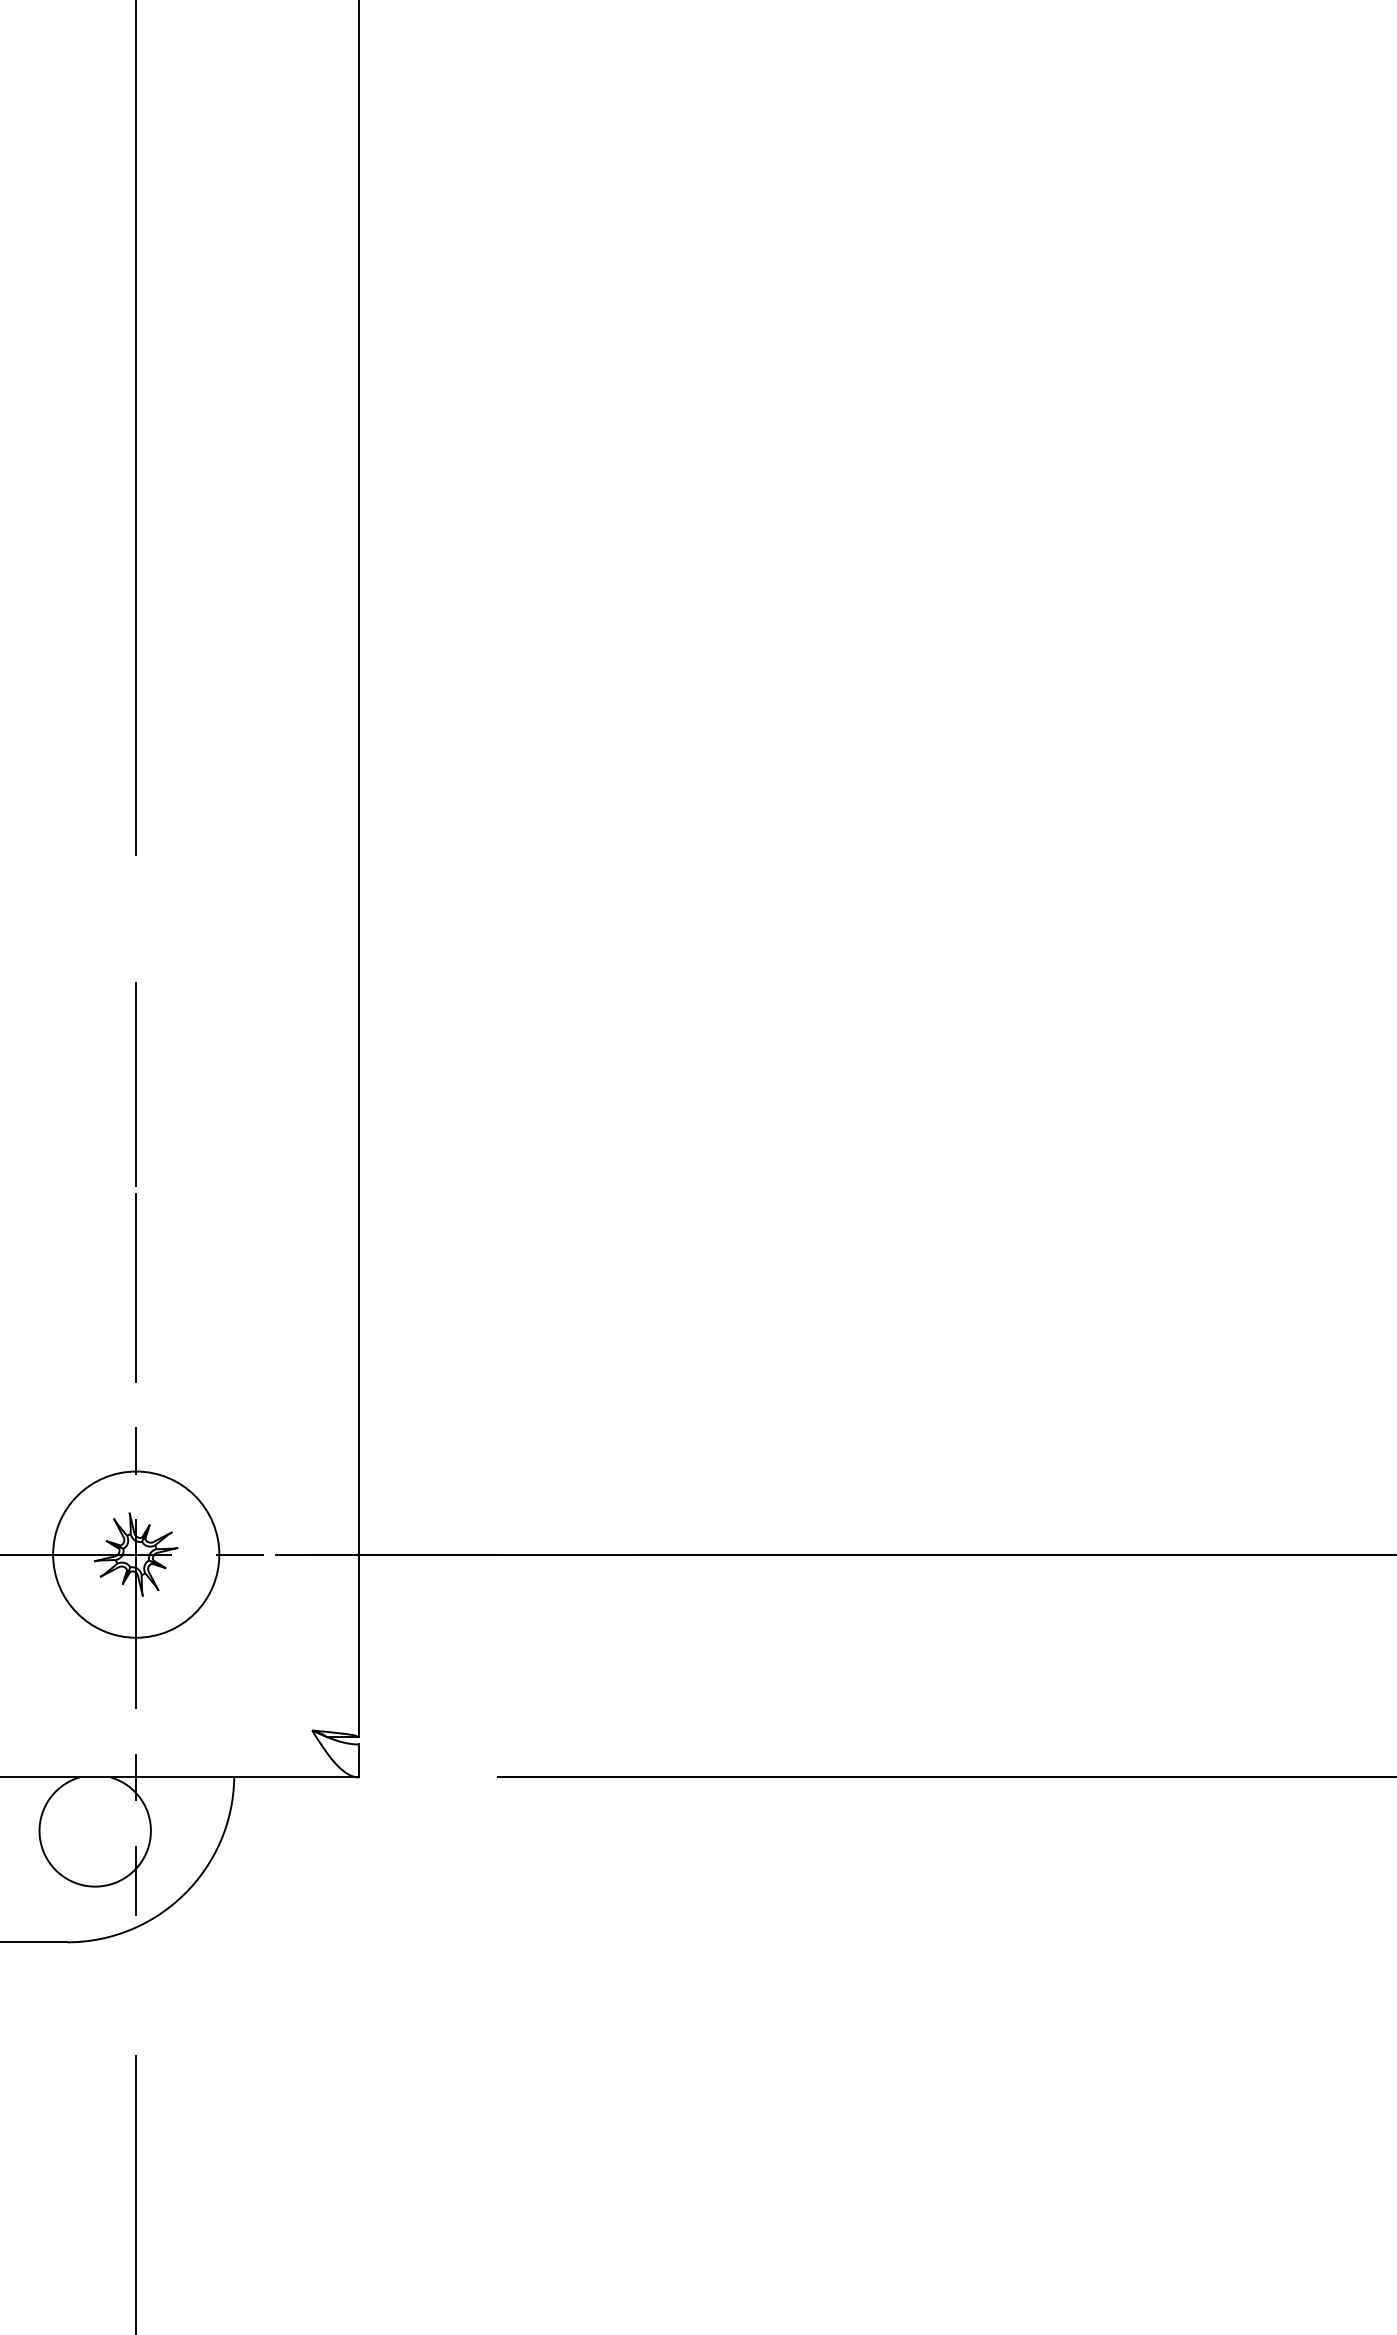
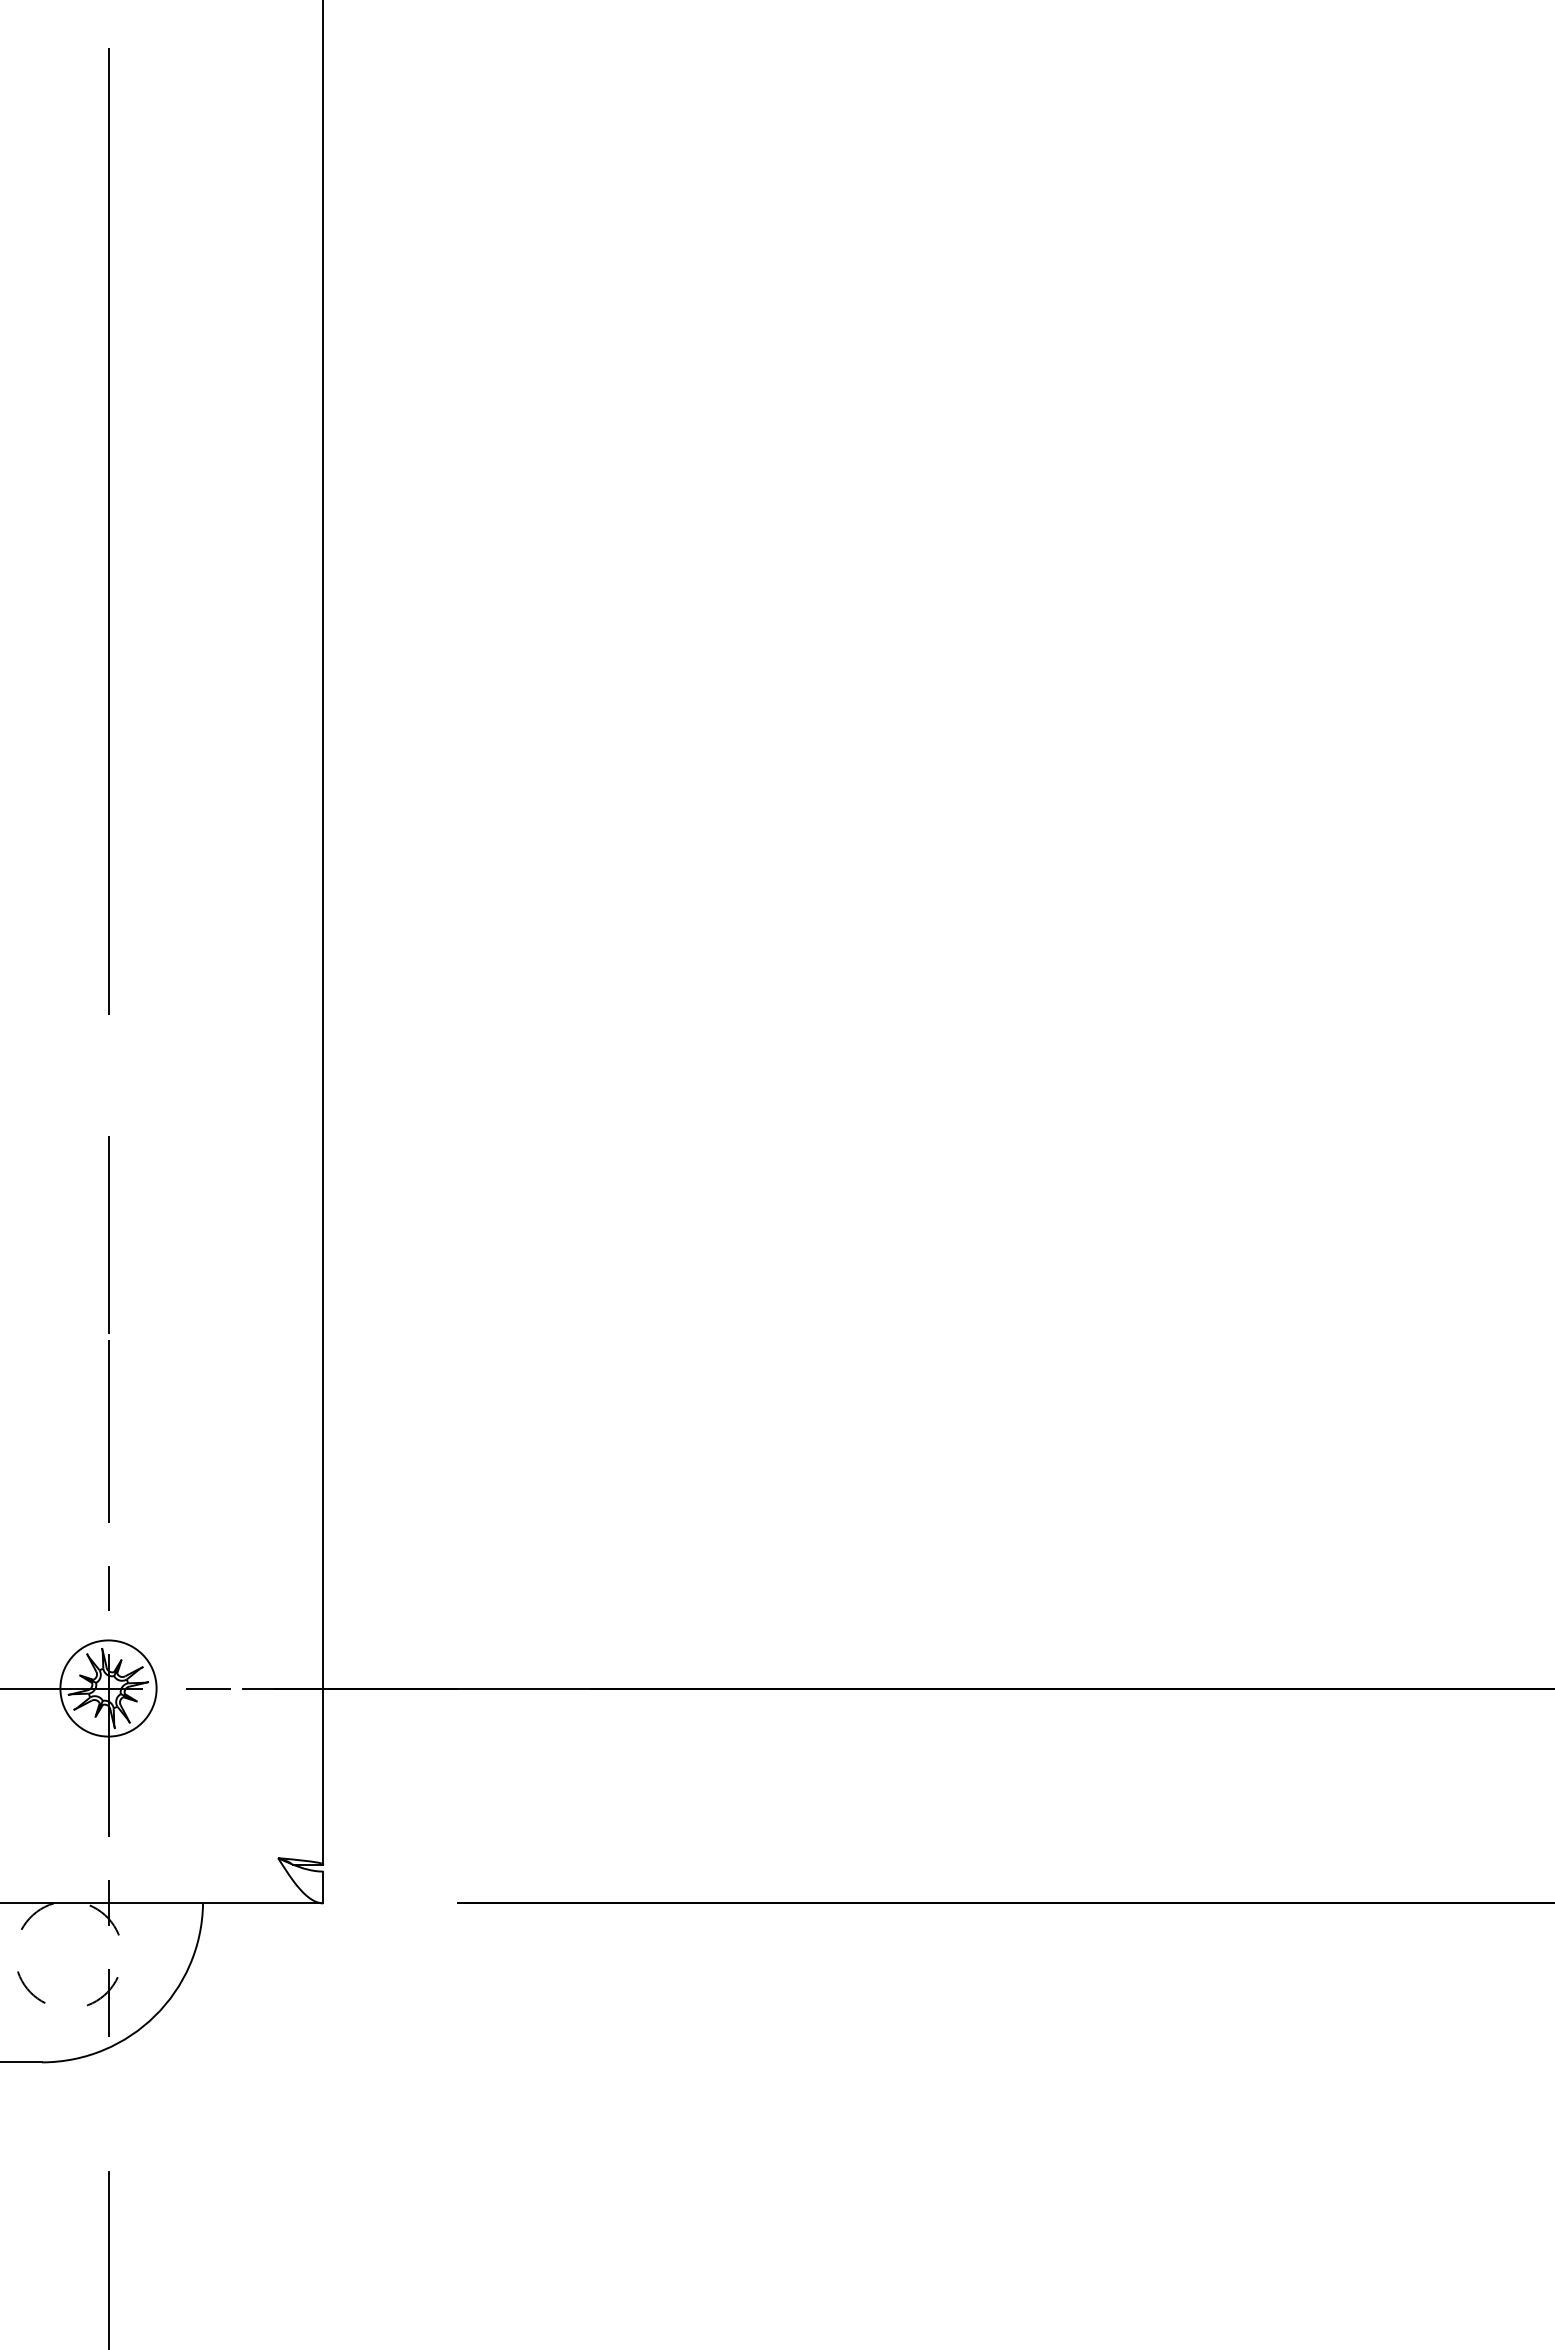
circle: (136, 1554) -> (108, 1688), size x0.6
arc: (94, 1886) -> (68, 2008), solid -> dashed

